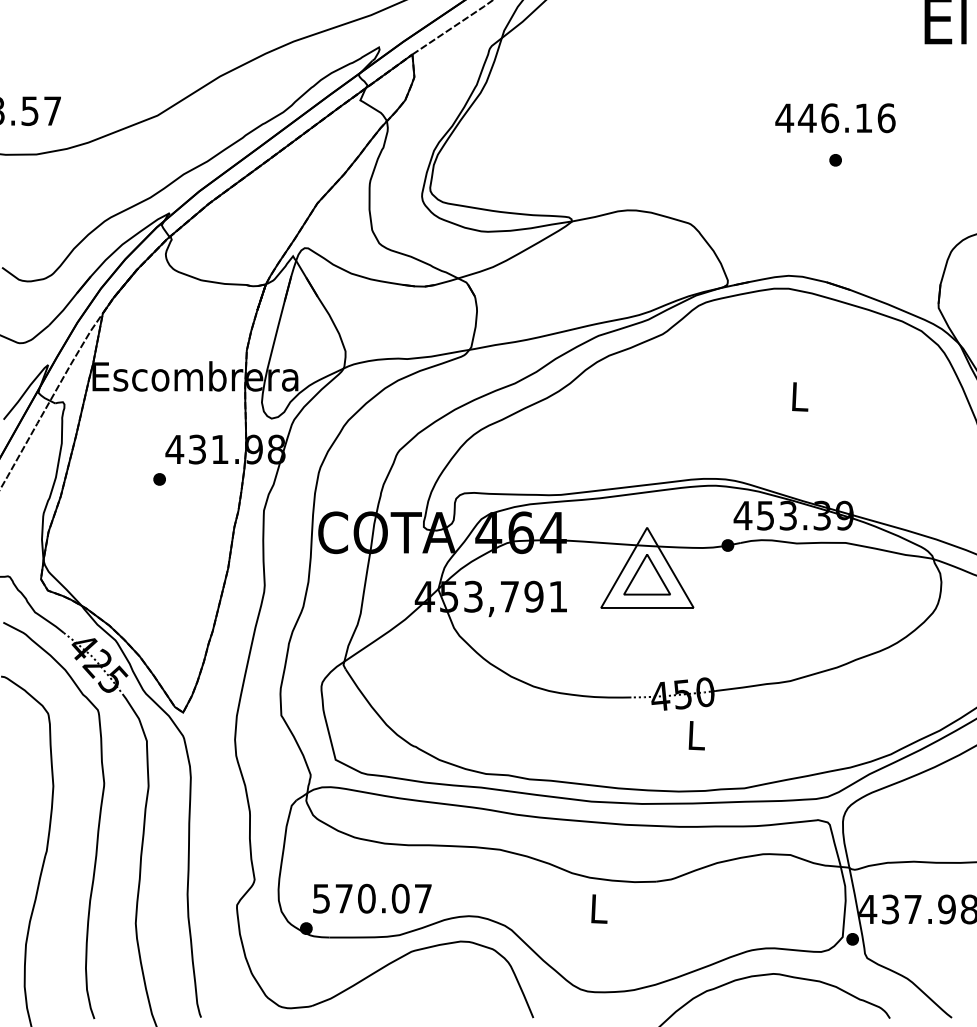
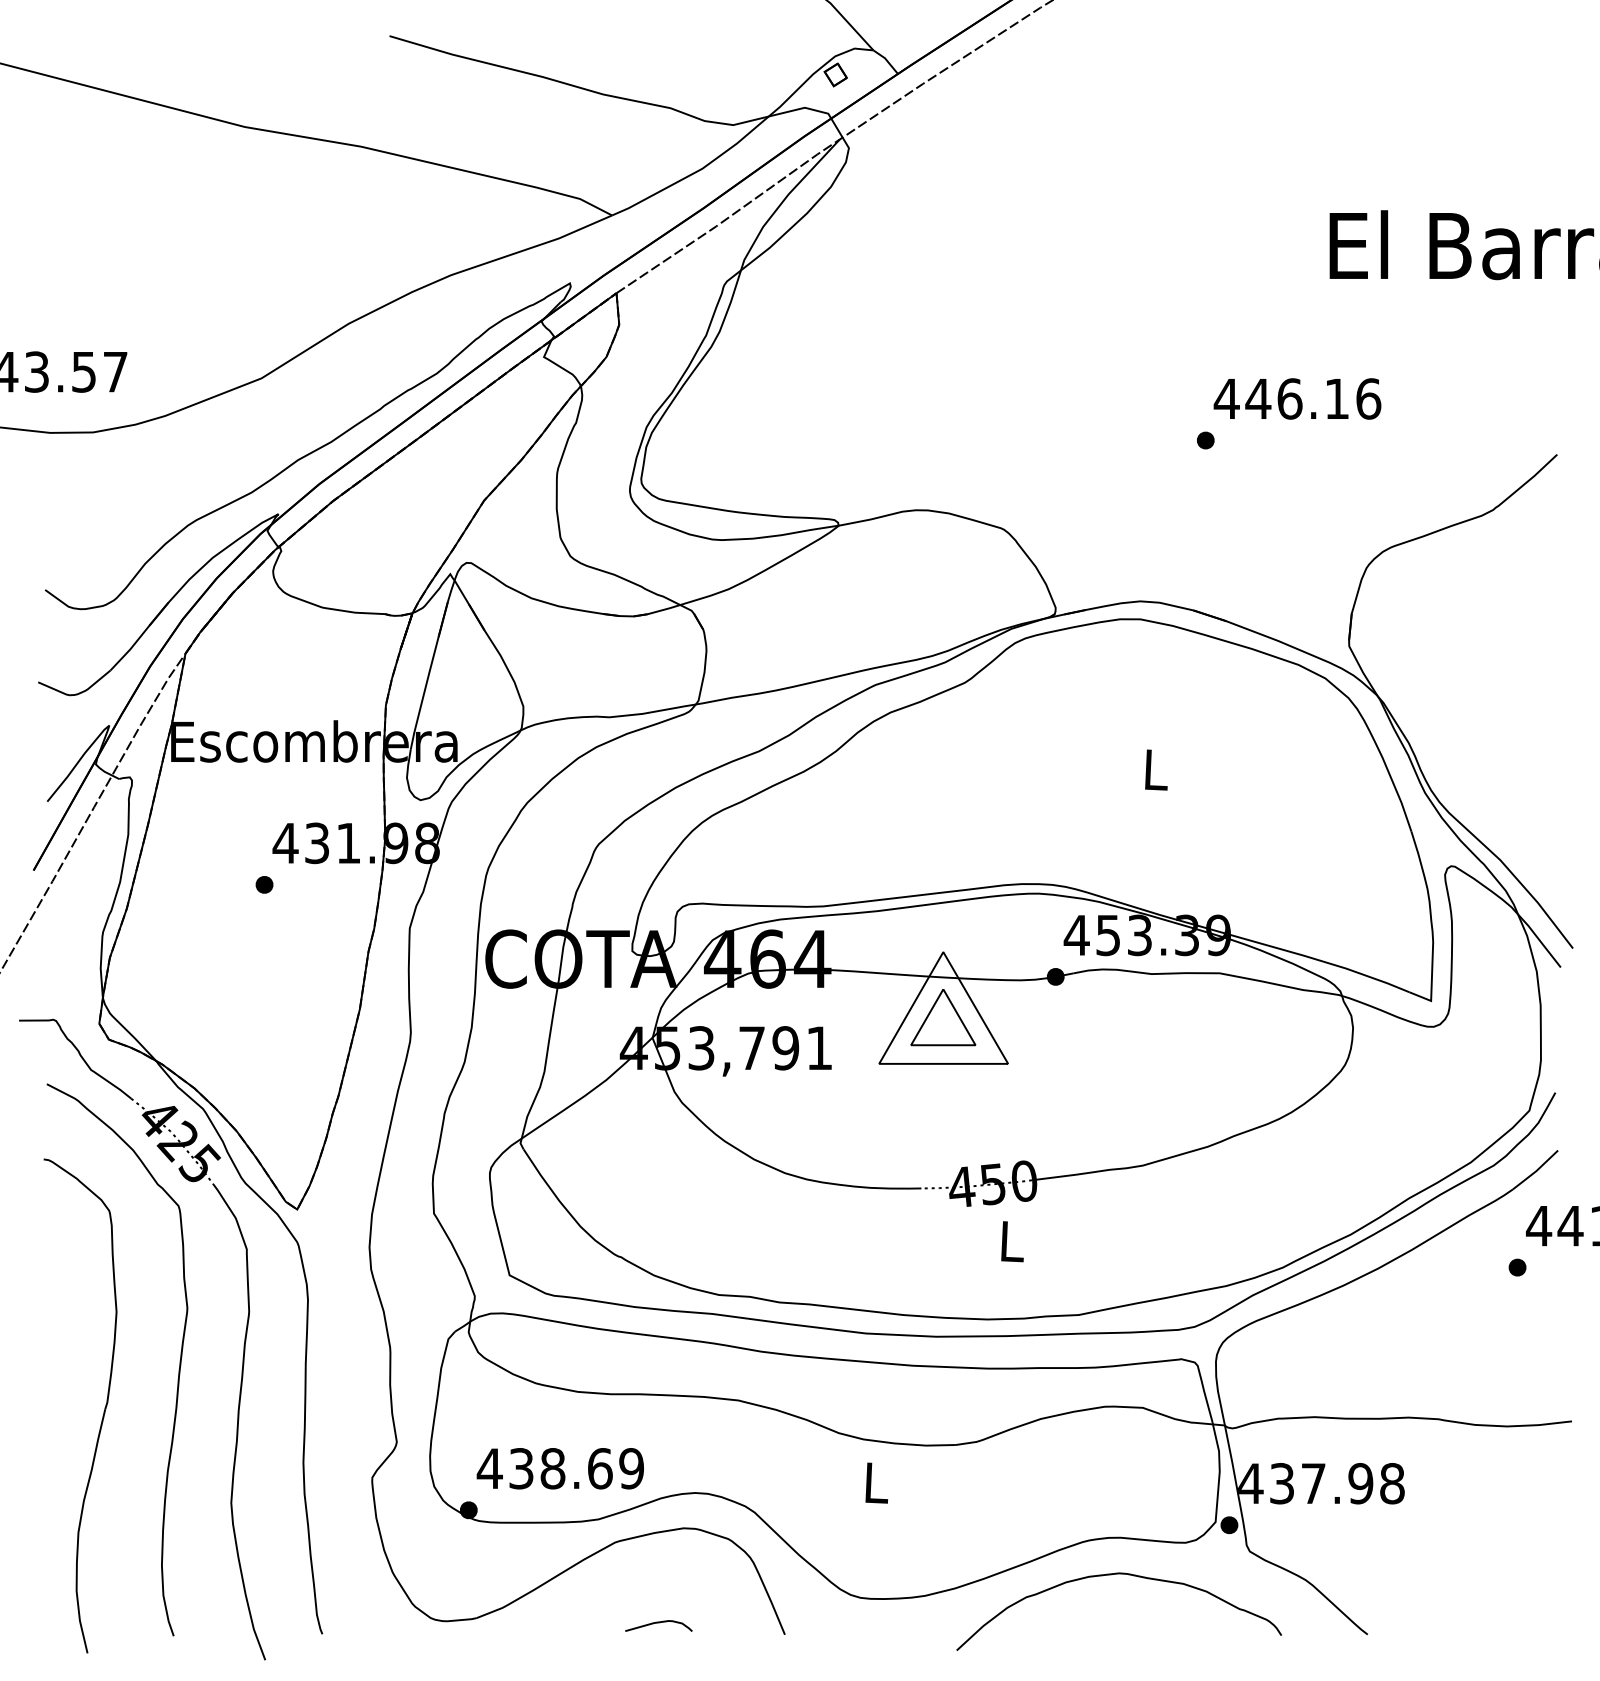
text: (835, 117) -> (1297, 398), moved
text: (371, 898) -> (559, 1468), 570.07 -> 438.69
curve: (442, 1009) -> (658, 1623), added

